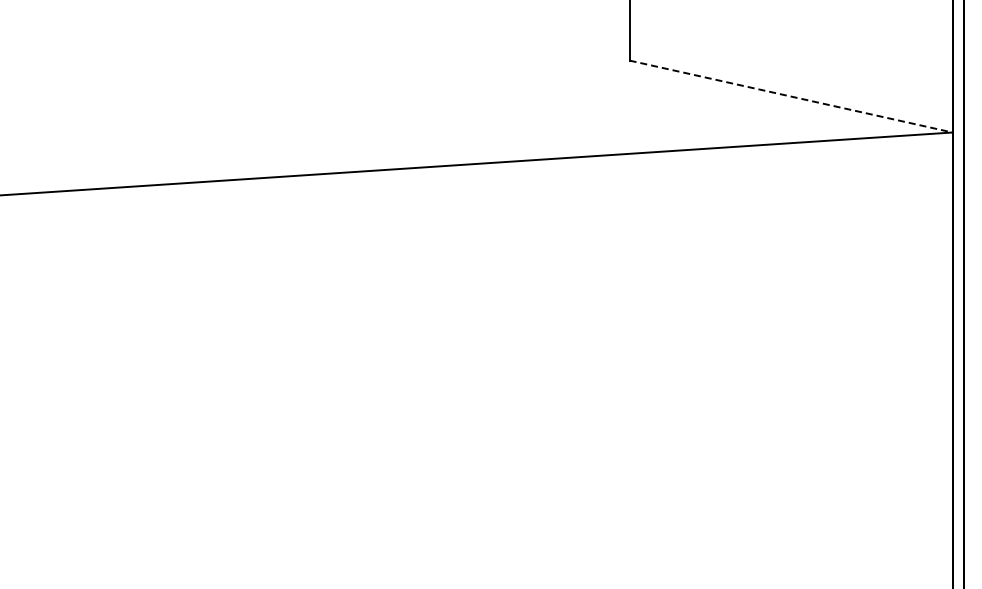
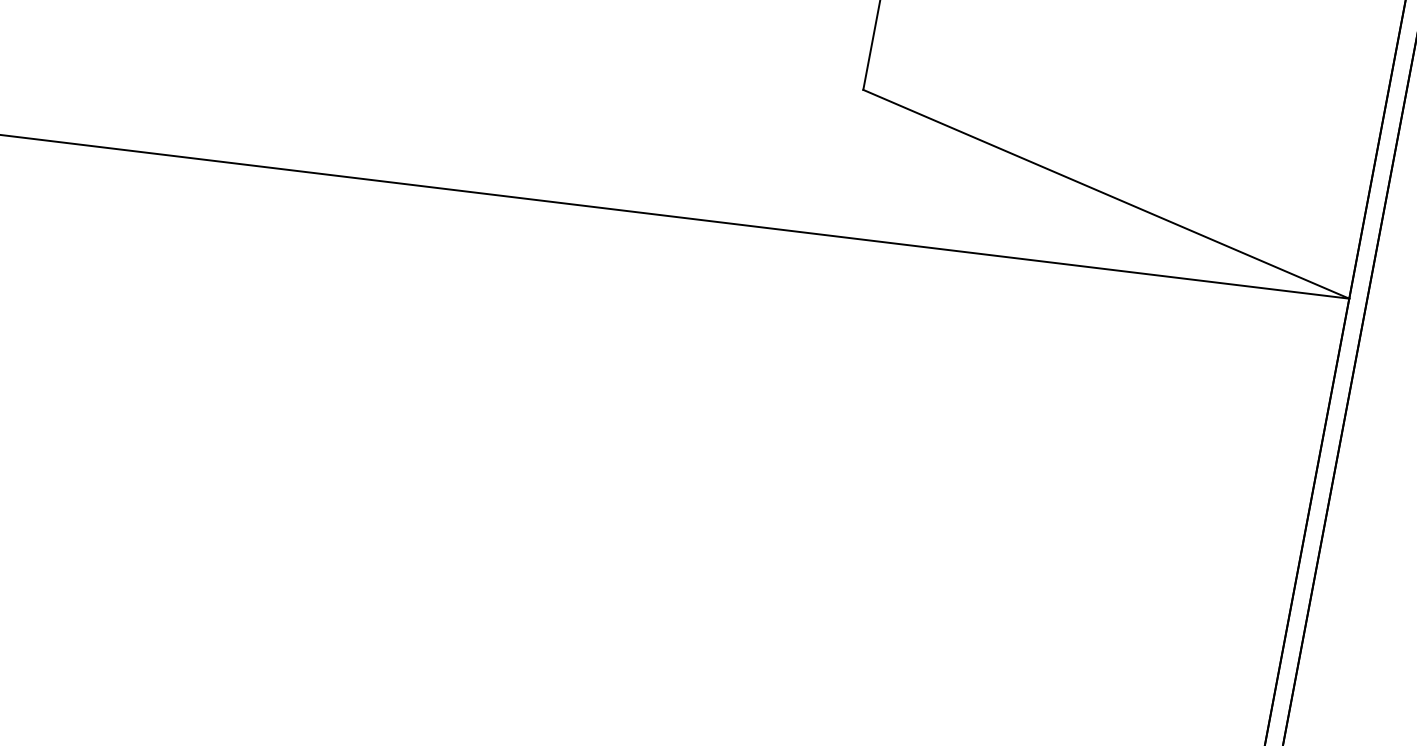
line: (791, 96) -> (1106, 194), dashed -> solid

